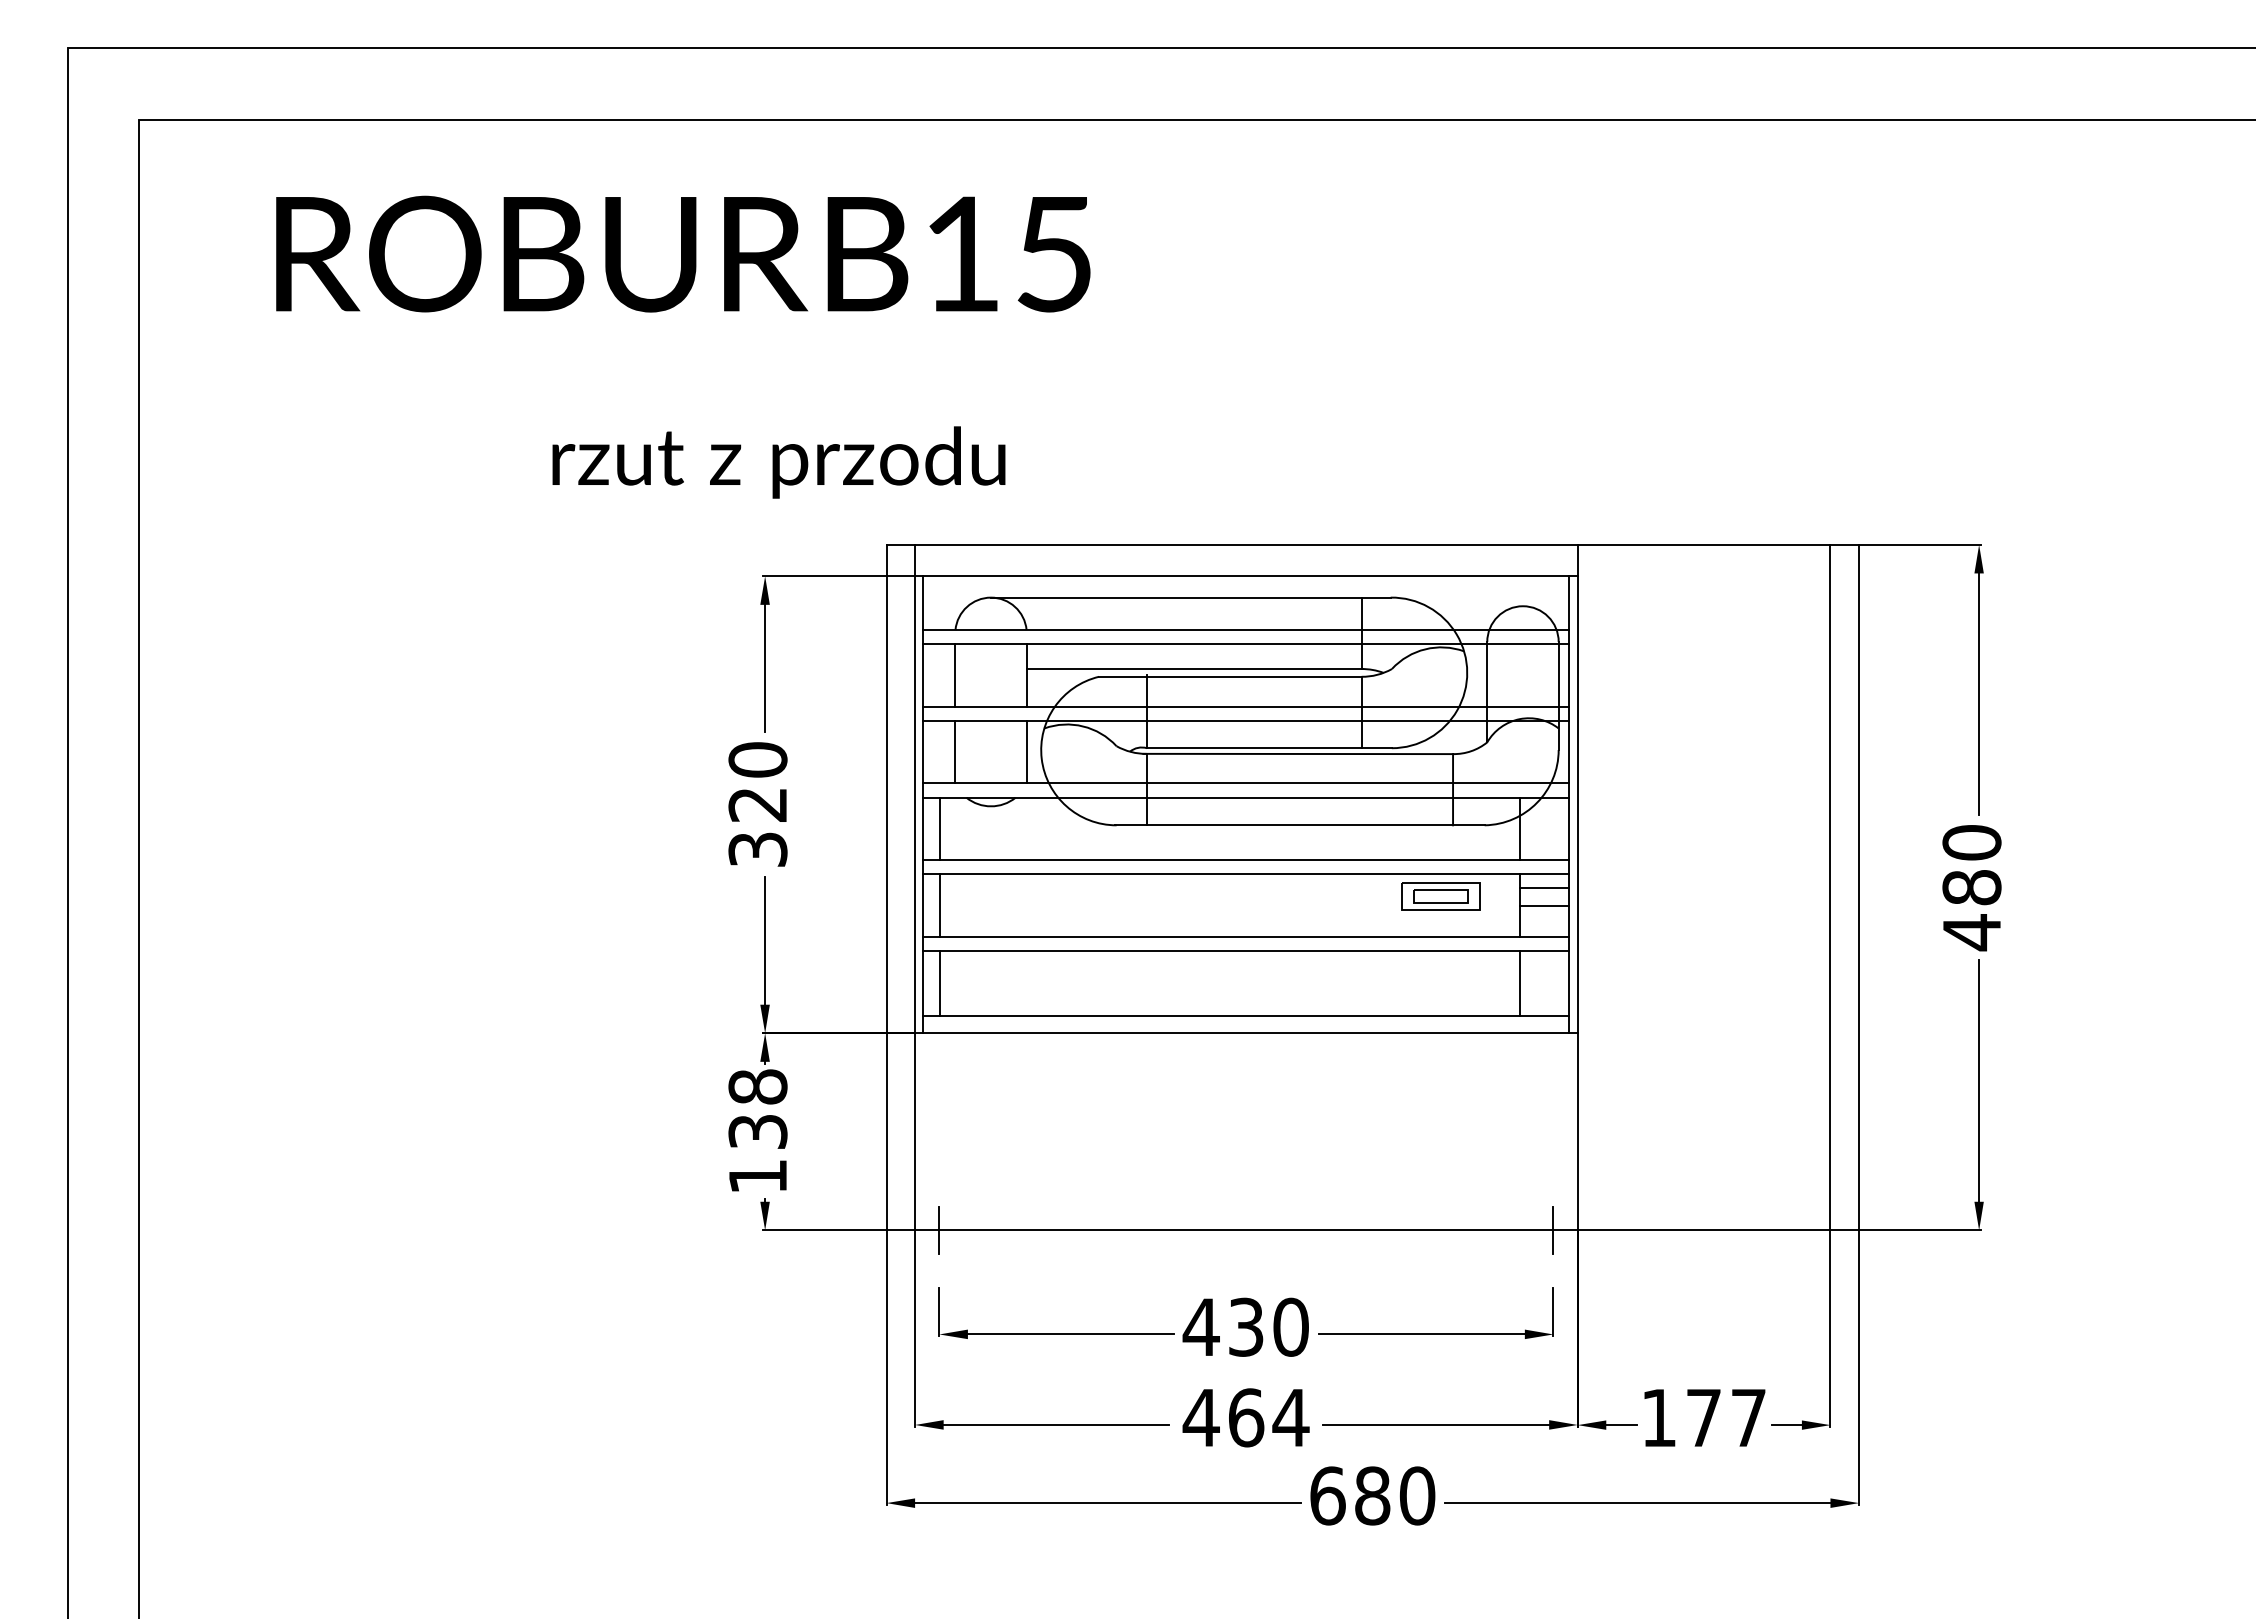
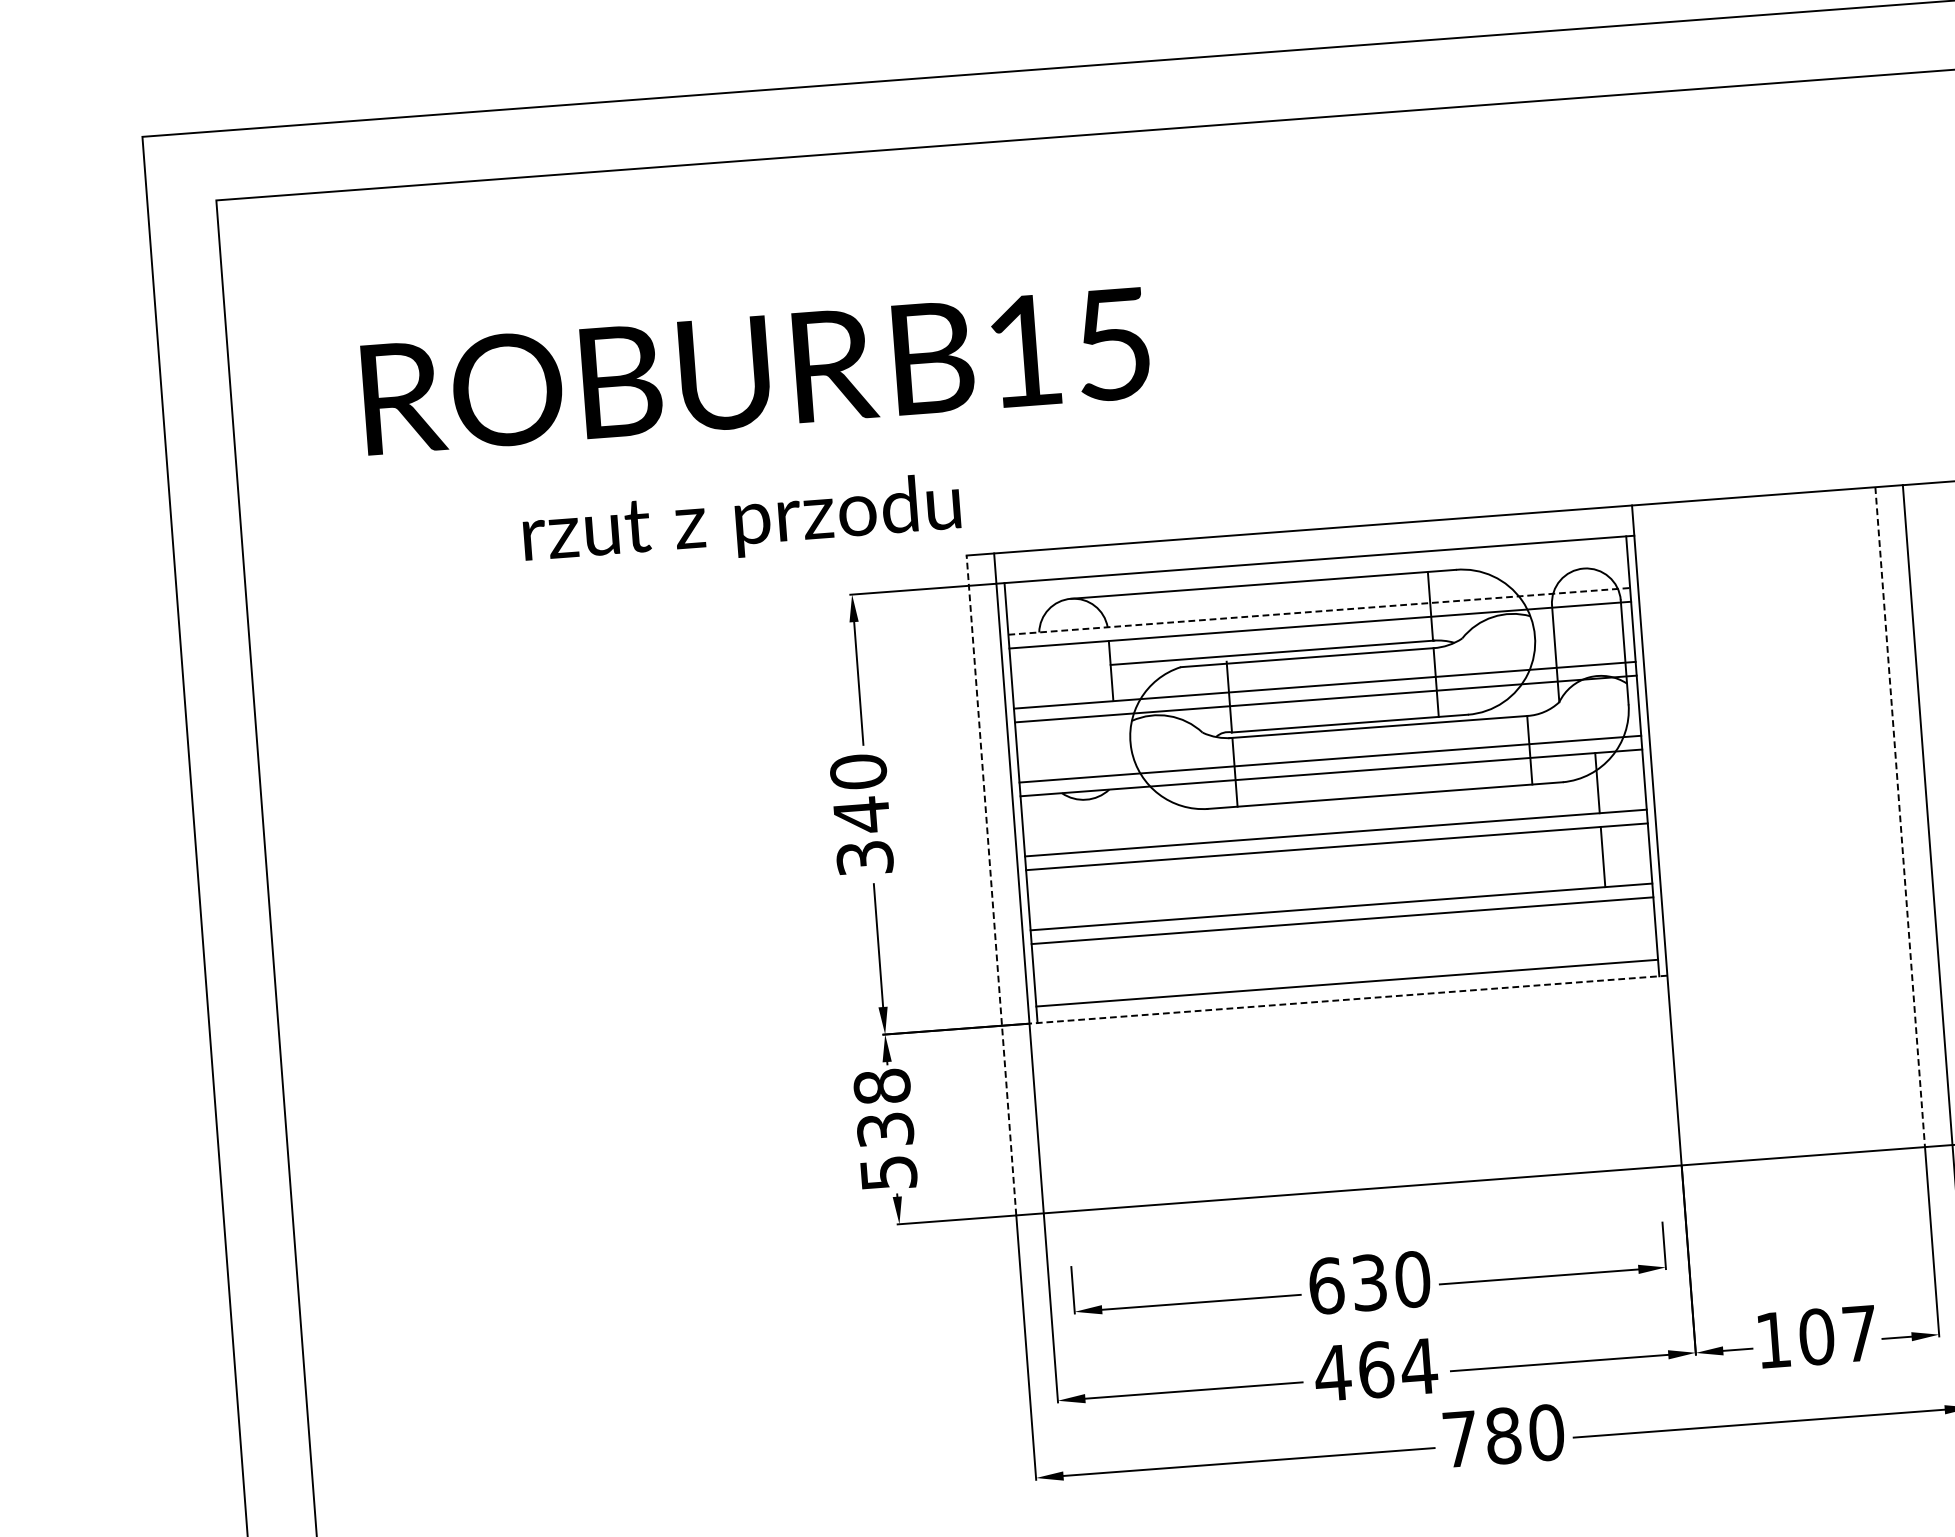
text: (683, 253) -> (756, 370), moved
text: (778, 462) -> (741, 522), moved
line: (1246, 629) -> (1319, 610), solid -> dashed
line: (955, 675) -> (1042, 676), removed
line: (955, 752) -> (1048, 750), removed
line: (1026, 752) -> (1116, 745), removed
text: (757, 804) -> (861, 814), 320 -> 340
line: (940, 828) -> (1039, 824), removed
line: (886, 887) -> (991, 885), solid -> dashed
line: (1830, 887) -> (1900, 817), solid -> dashed
line: (1544, 888) -> (1624, 838), removed
part: (1440, 896) -> (1525, 853), removed
line: (940, 905) -> (1044, 898), removed
line: (1544, 905) -> (1626, 855), removed
line: (940, 983) -> (1050, 973), removed
line: (1520, 983) -> (1608, 931), removed
line: (1245, 1033) -> (1347, 999), solid -> dashed
text: (758, 1176) -> (889, 1172), 138 -> 538
line: (939, 1230) -> (1067, 1211), removed
line: (1553, 1230) -> (1658, 1167), removed
text: (1200, 1326) -> (1325, 1285), 430 -> 630
text: (1703, 1417) -> (1816, 1336), 177 -> 107
text: (1327, 1495) -> (1460, 1438), 680 -> 780

